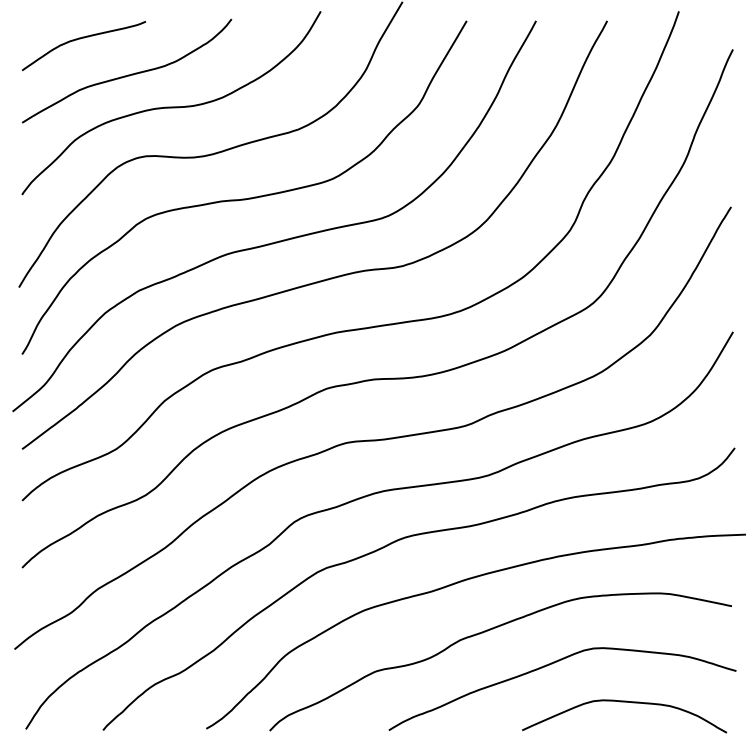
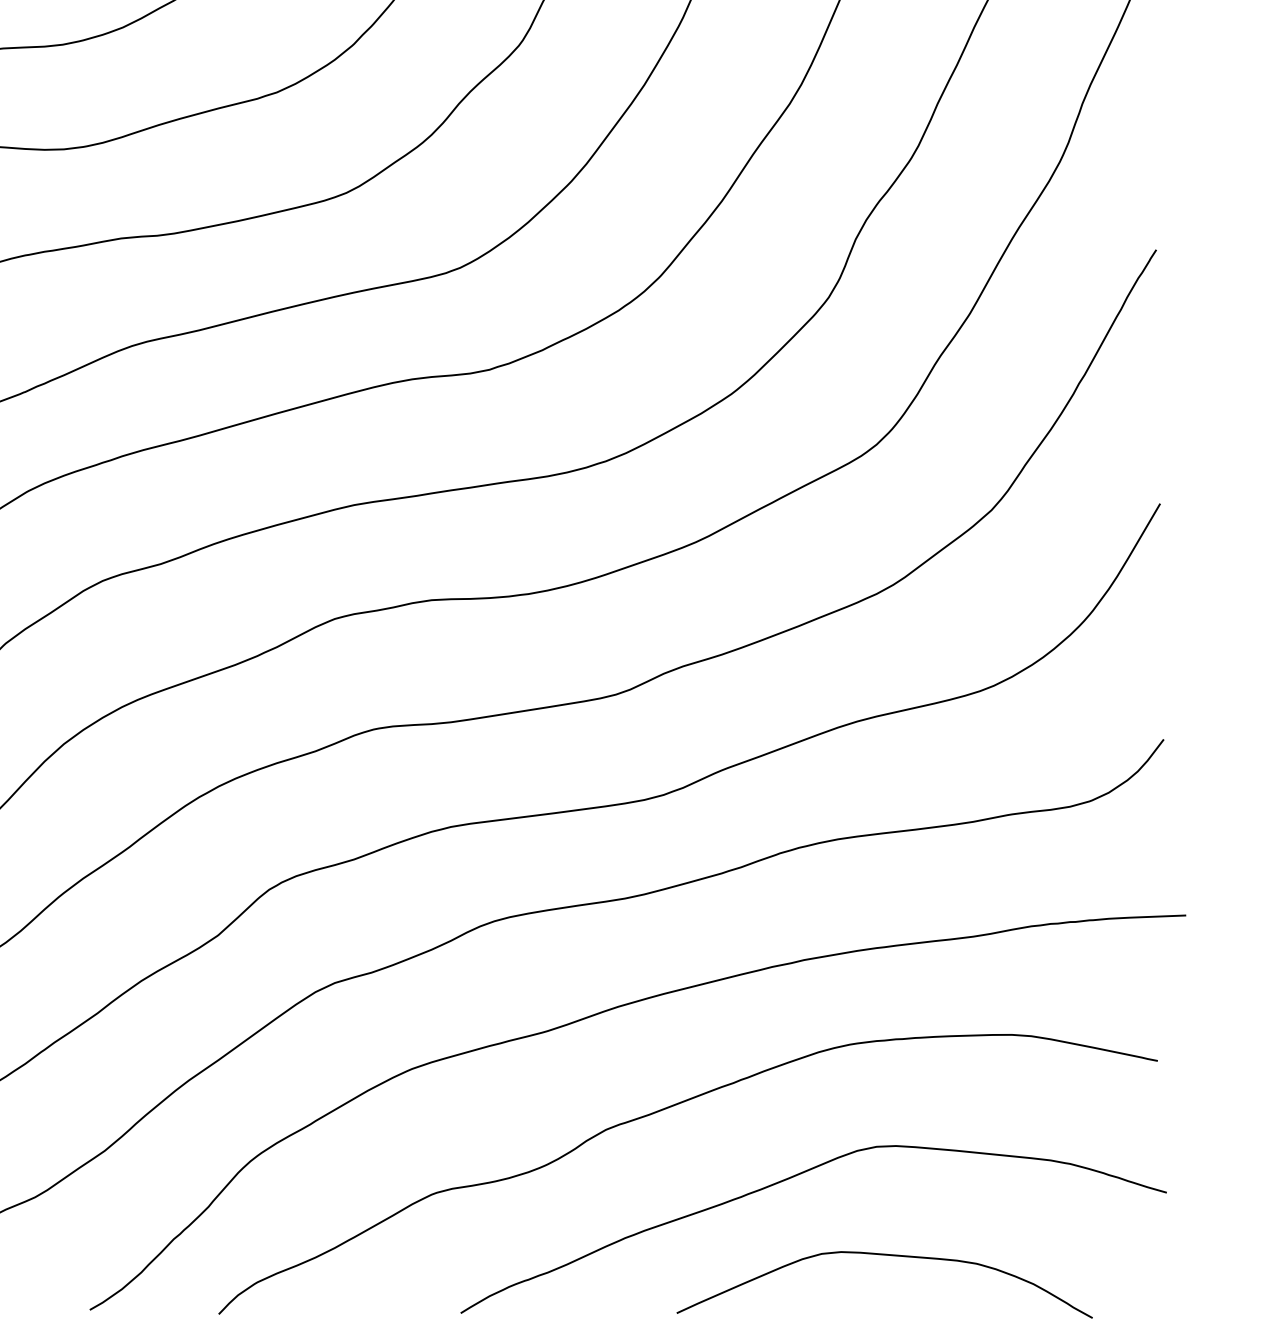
curve: (624, 702) -> (884, 1256), moved

